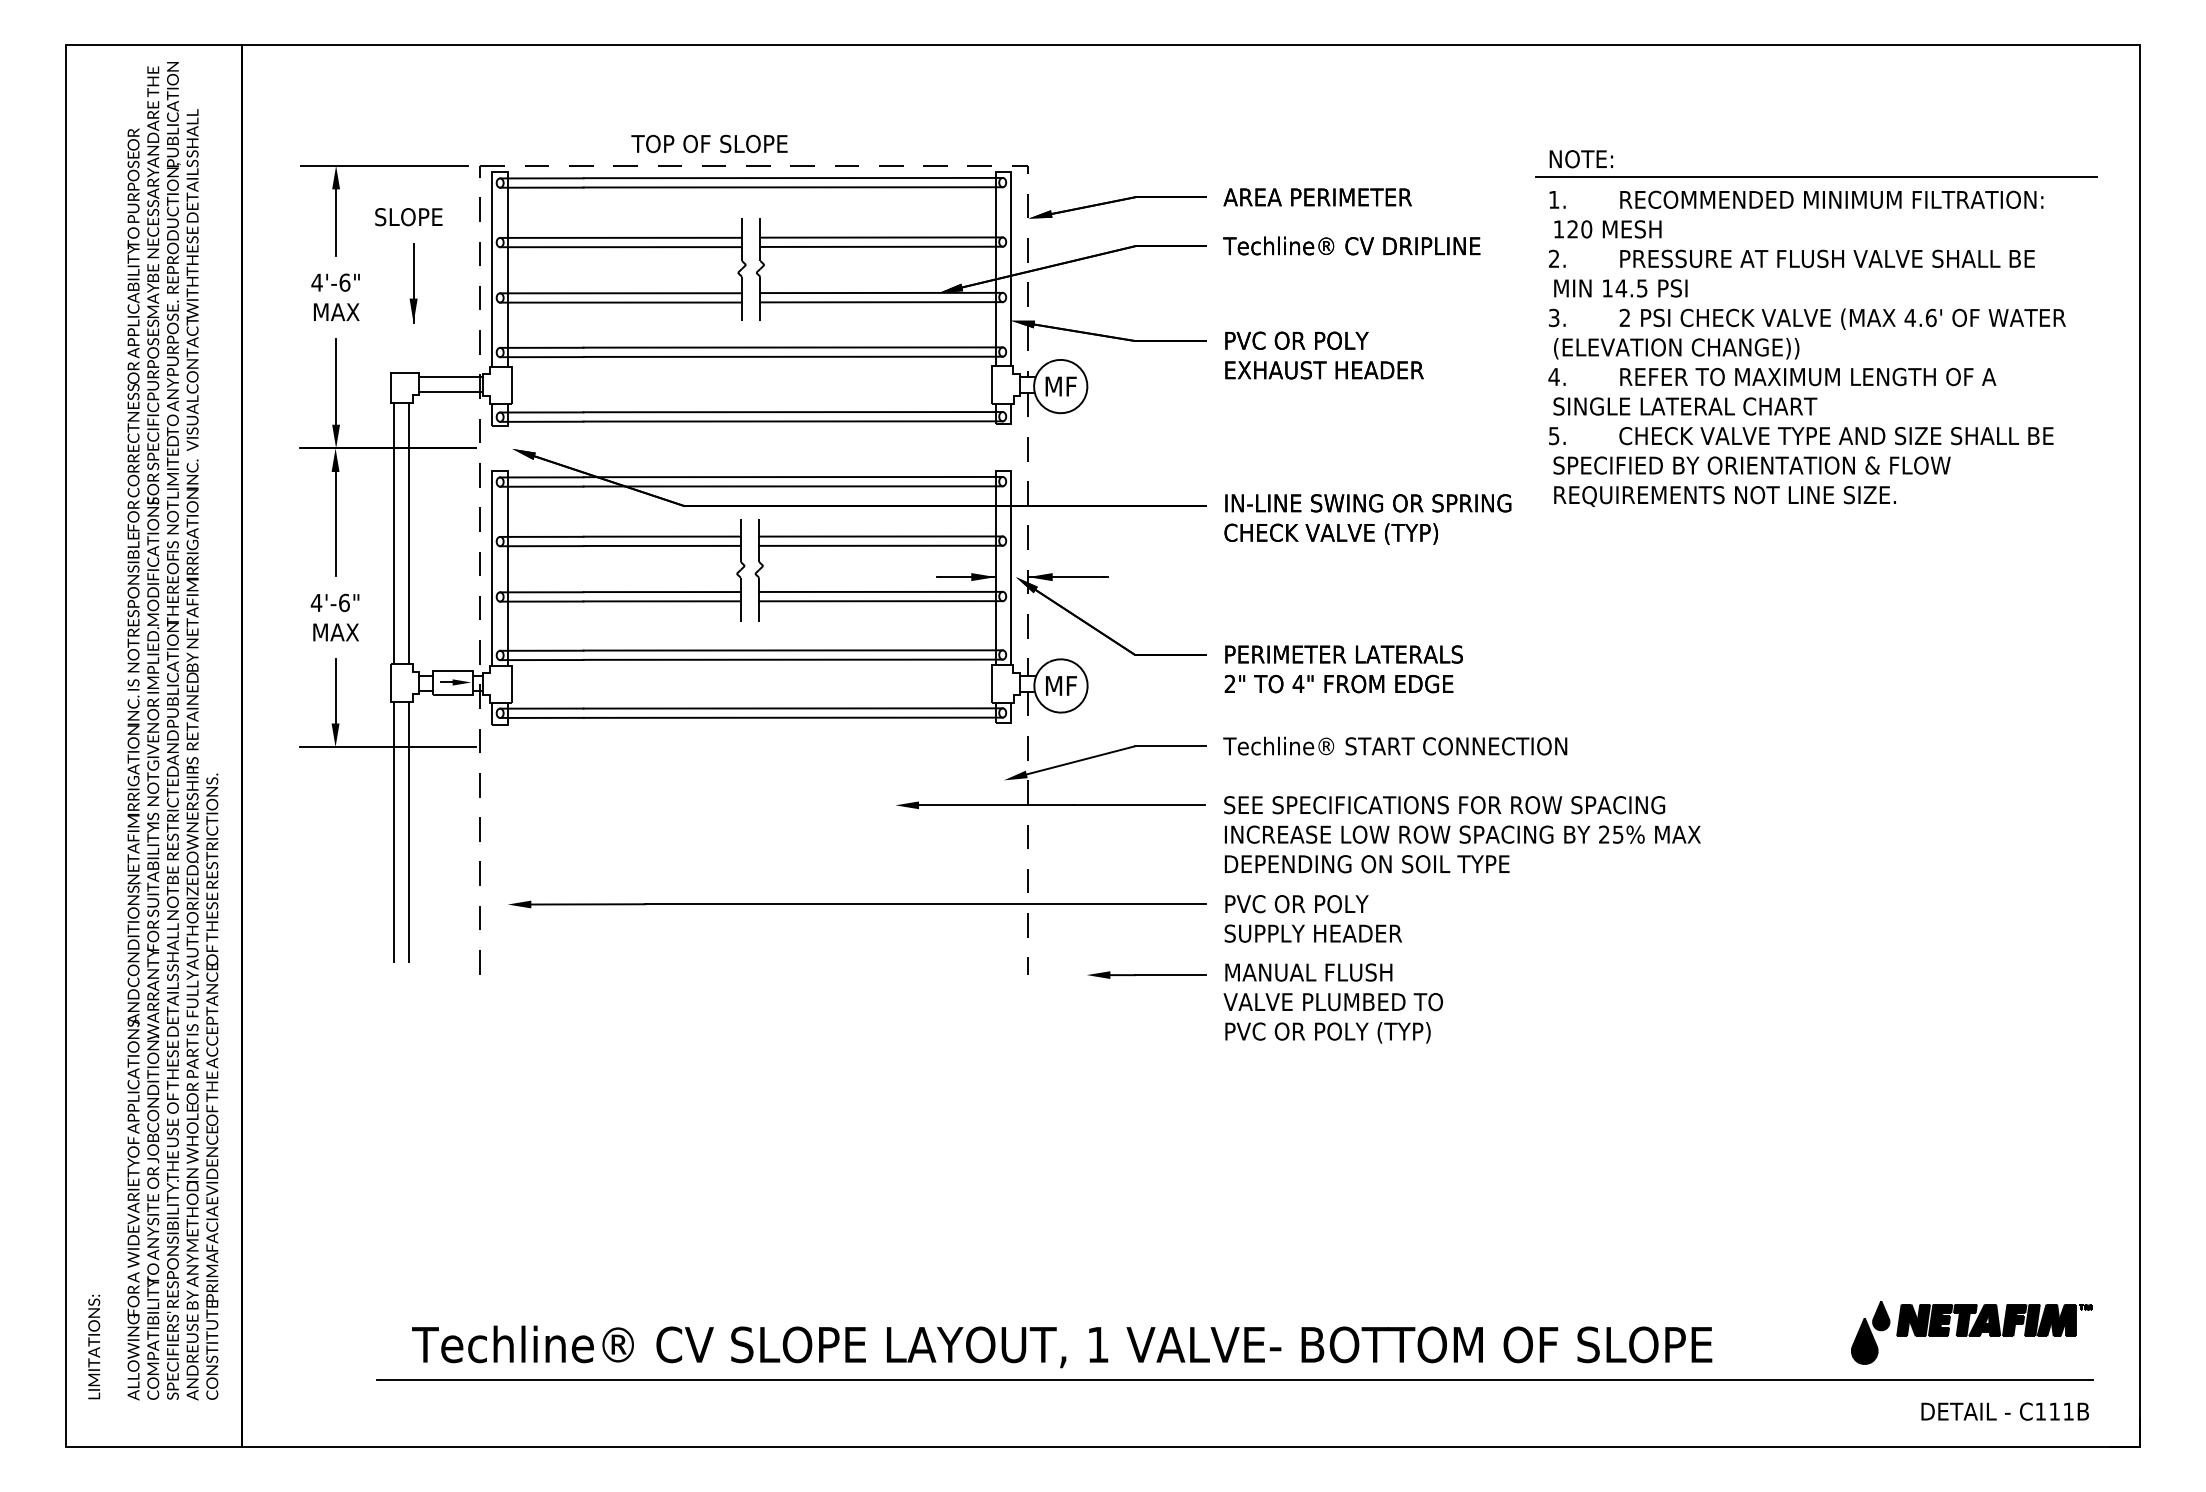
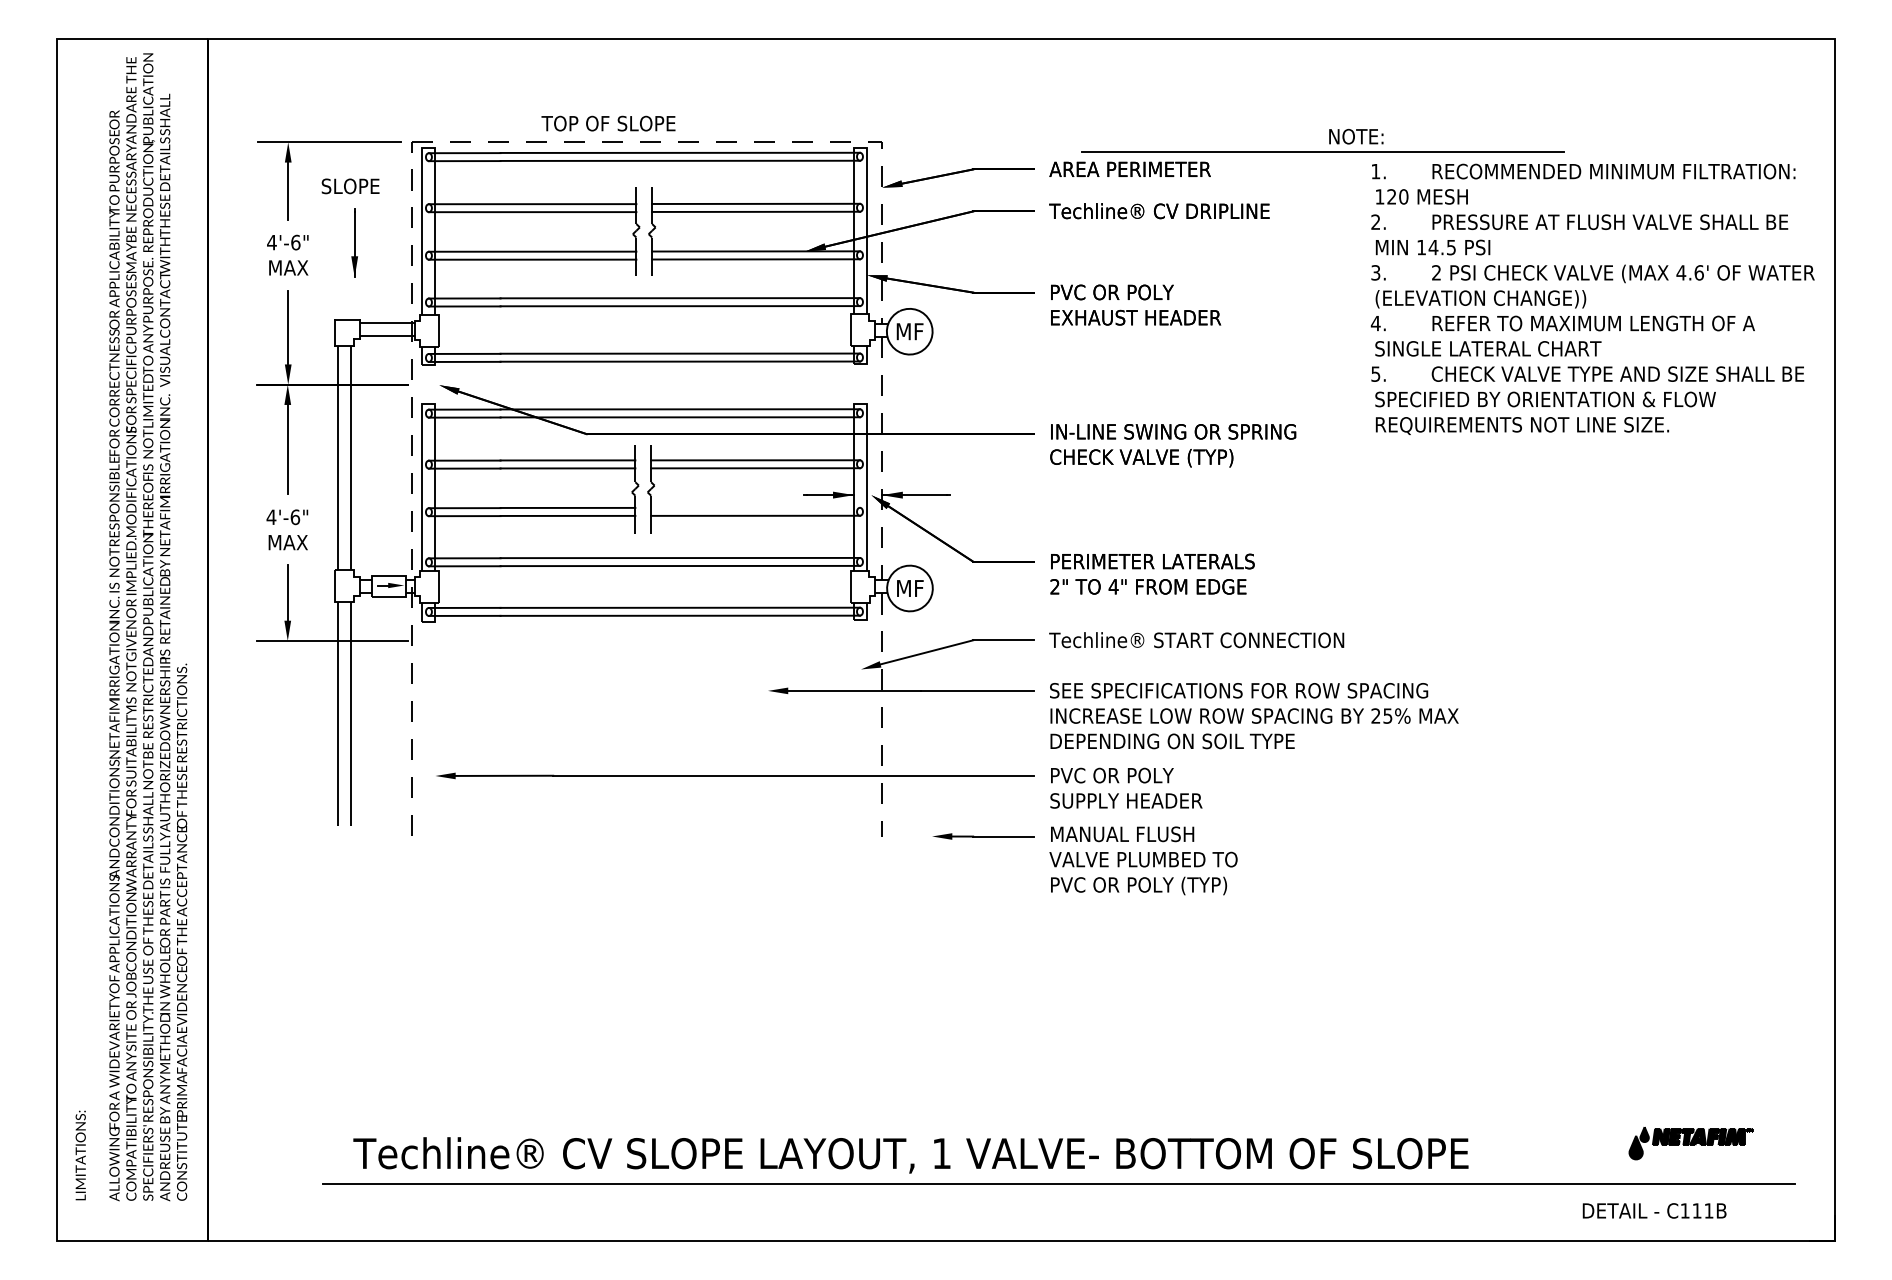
line: (1816, 176) -> (1322, 151), moved
text: (1806, 348) -> (1592, 299), moved
line: (880, 591) -> (755, 507), removed
part: (1971, 1332) -> (1690, 1143), size x0.6
text: (2004, 1411) -> (1654, 1210), moved

